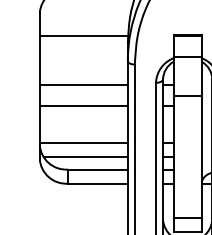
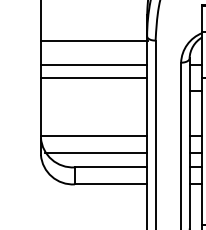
line: (83, 35) -> (93, 40), moved
line: (83, 106) -> (93, 78), moved

